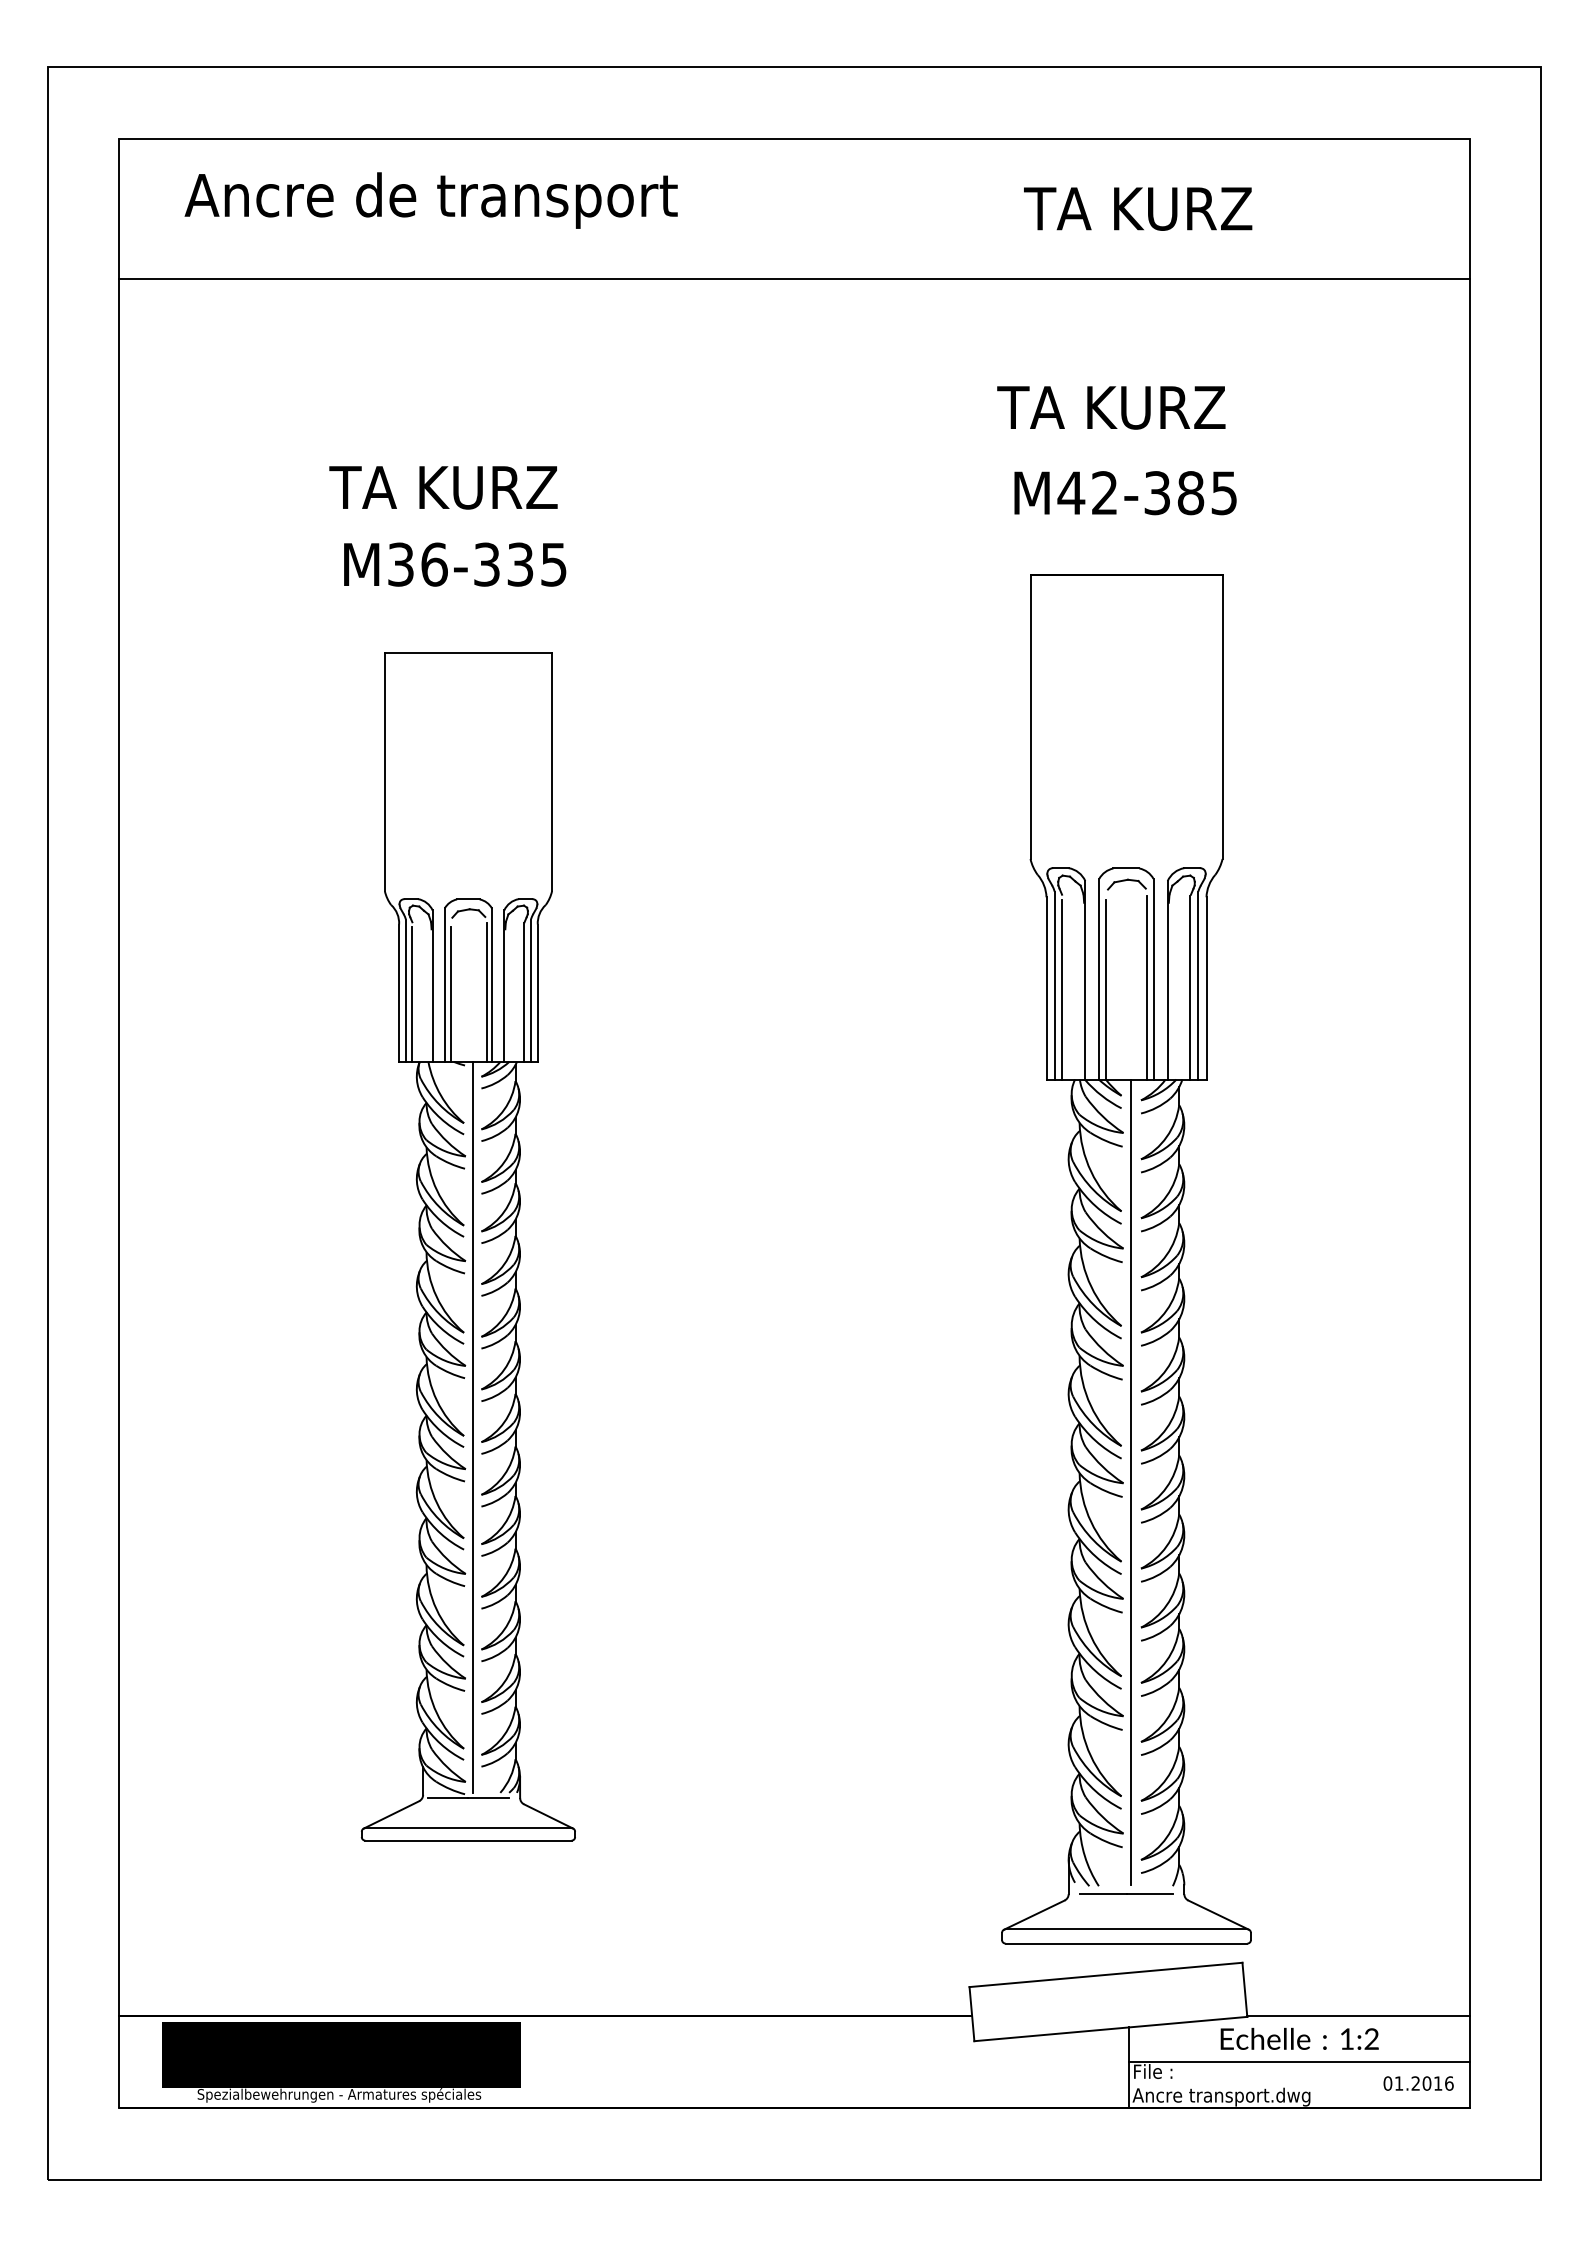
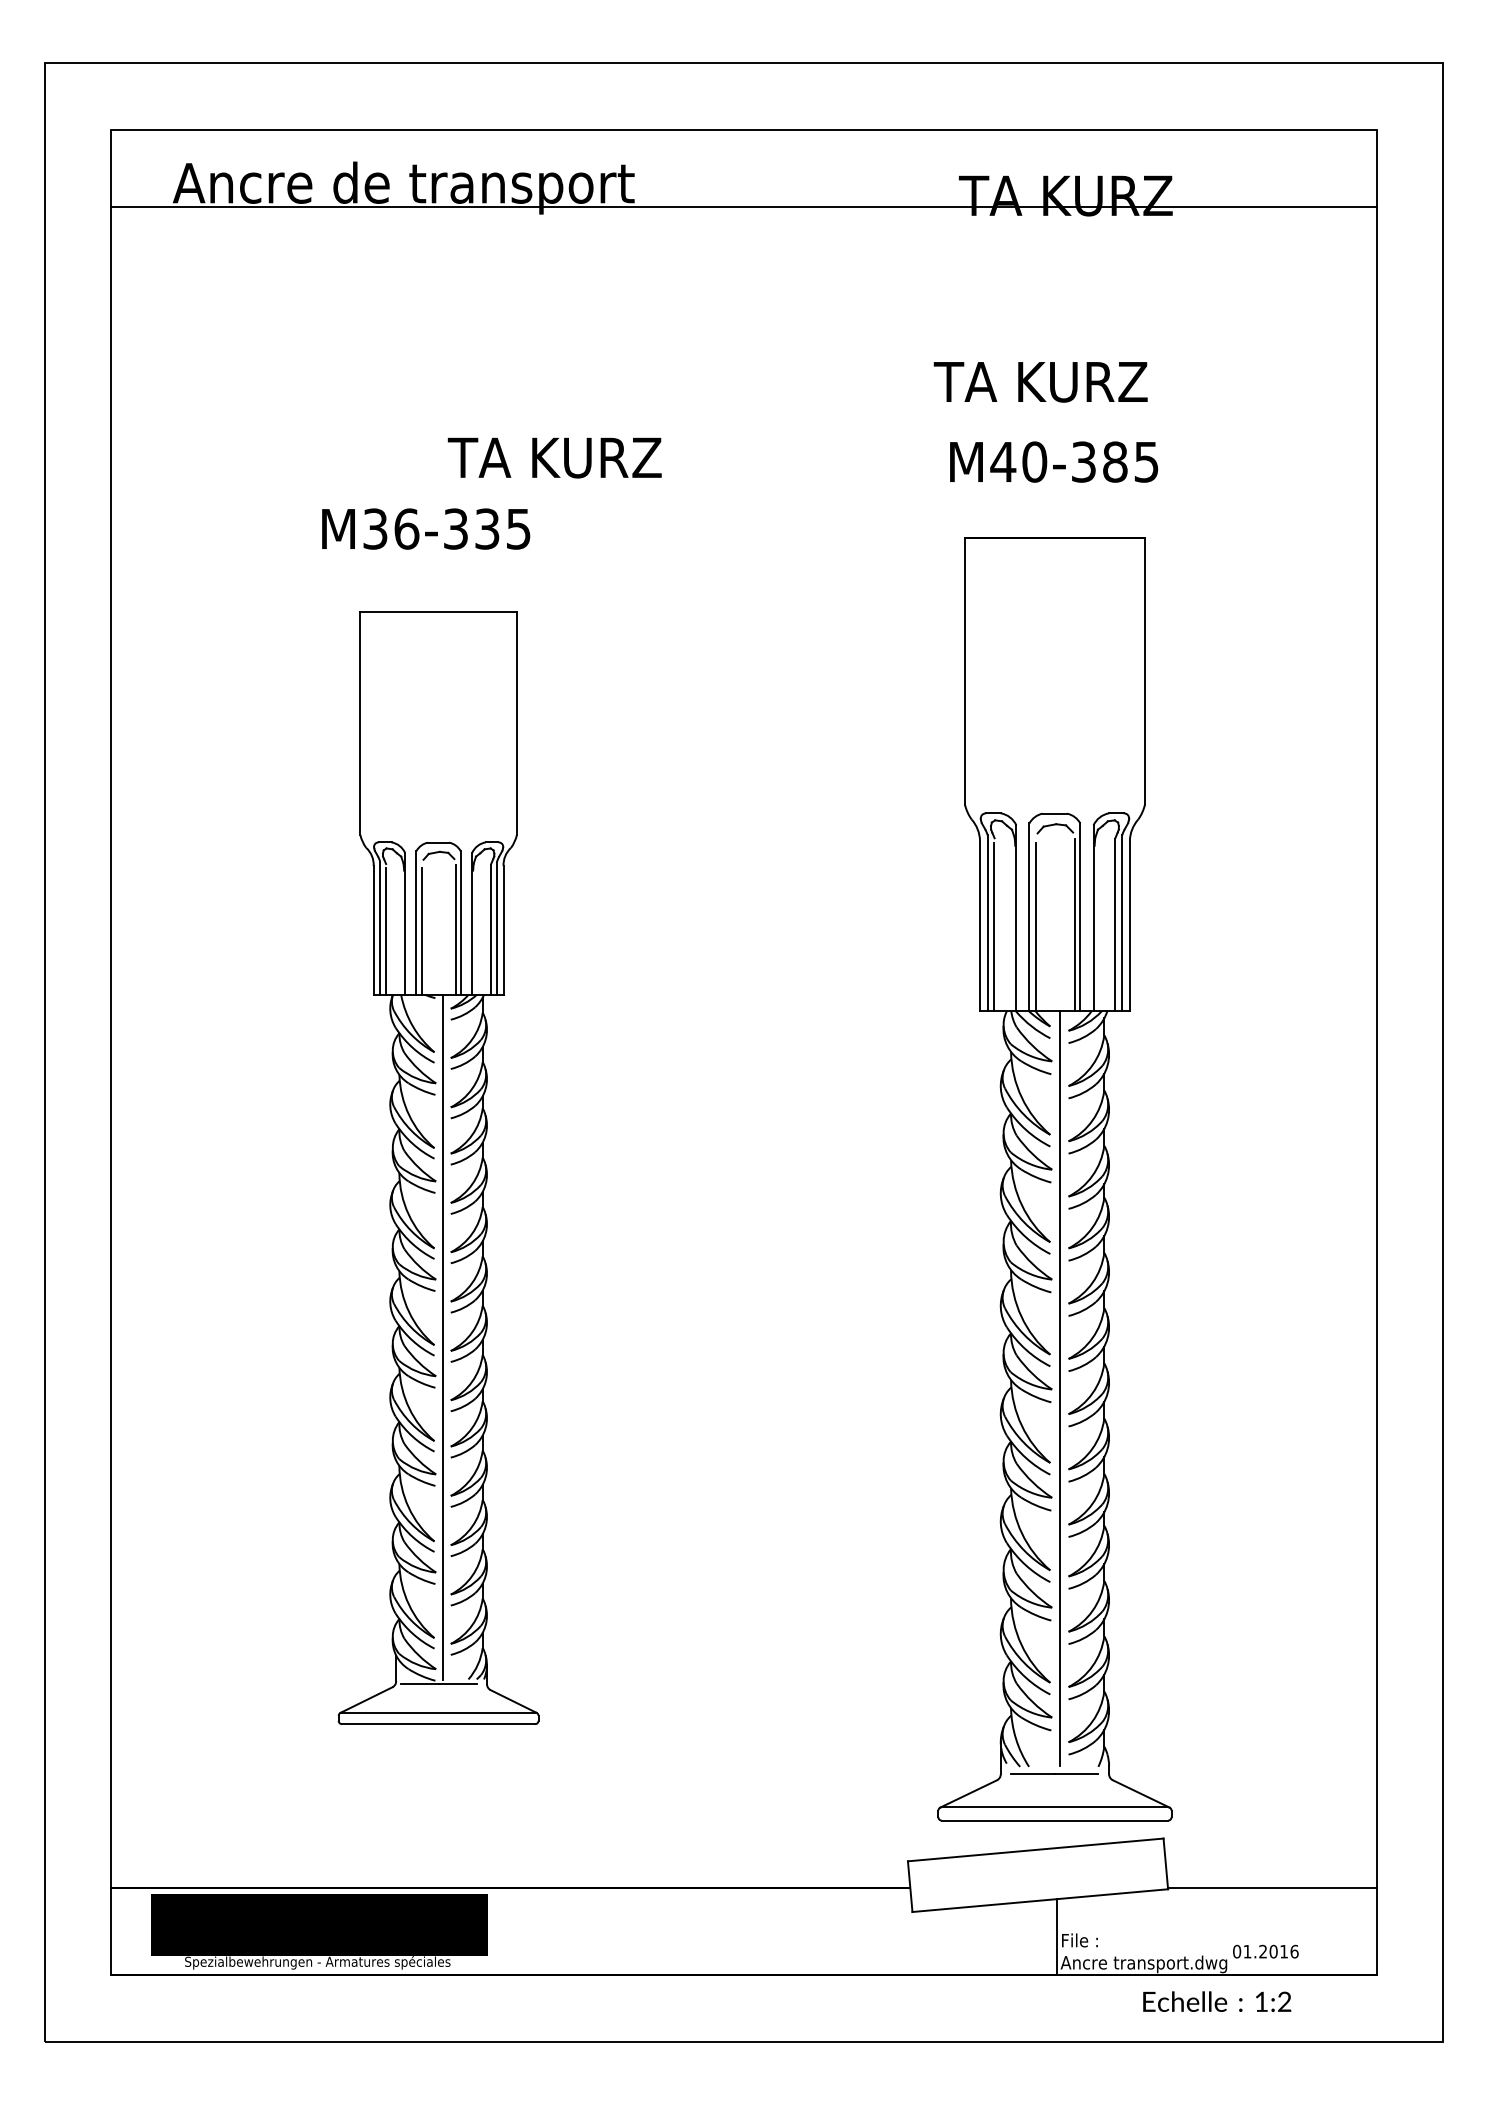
line: (794, 279) -> (744, 207), moved
text: (443, 487) -> (554, 457), moved
text: (1104, 493) -> (1034, 462), M42-385 -> M40-385
text: (1299, 2038) -> (1216, 2001), moved
line: (1299, 2062) -> (1216, 1931), removed
text: (1418, 2083) -> (1265, 1951), moved

